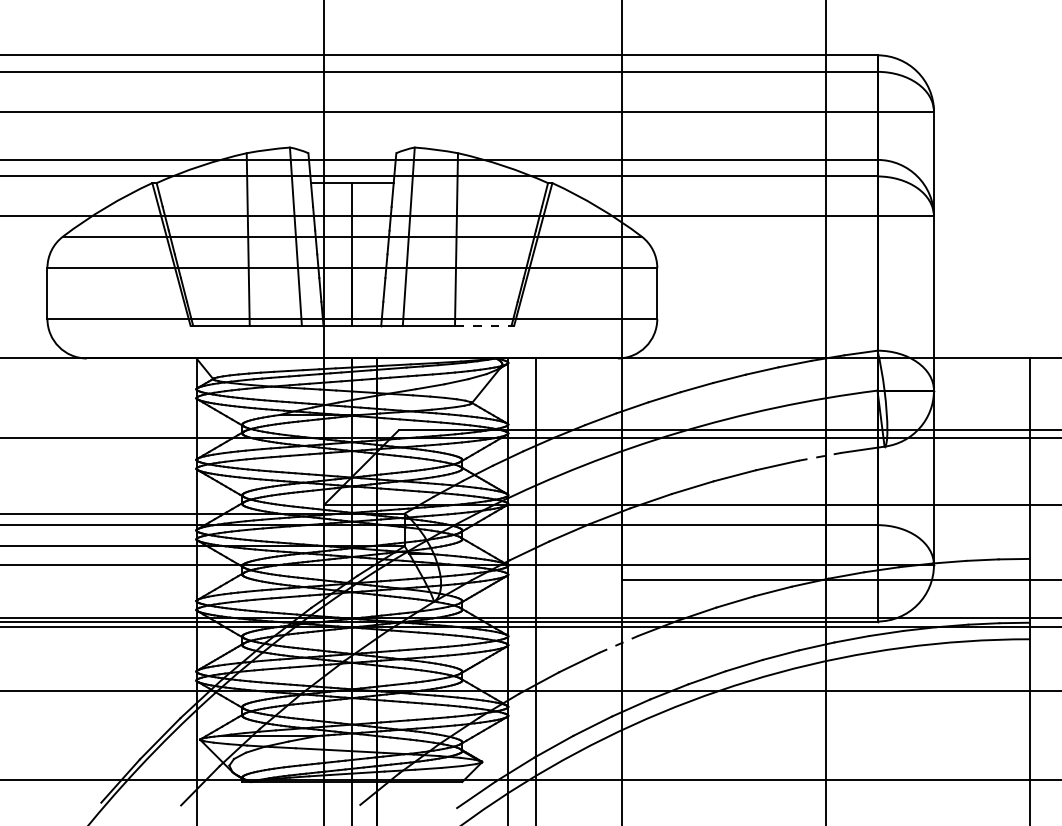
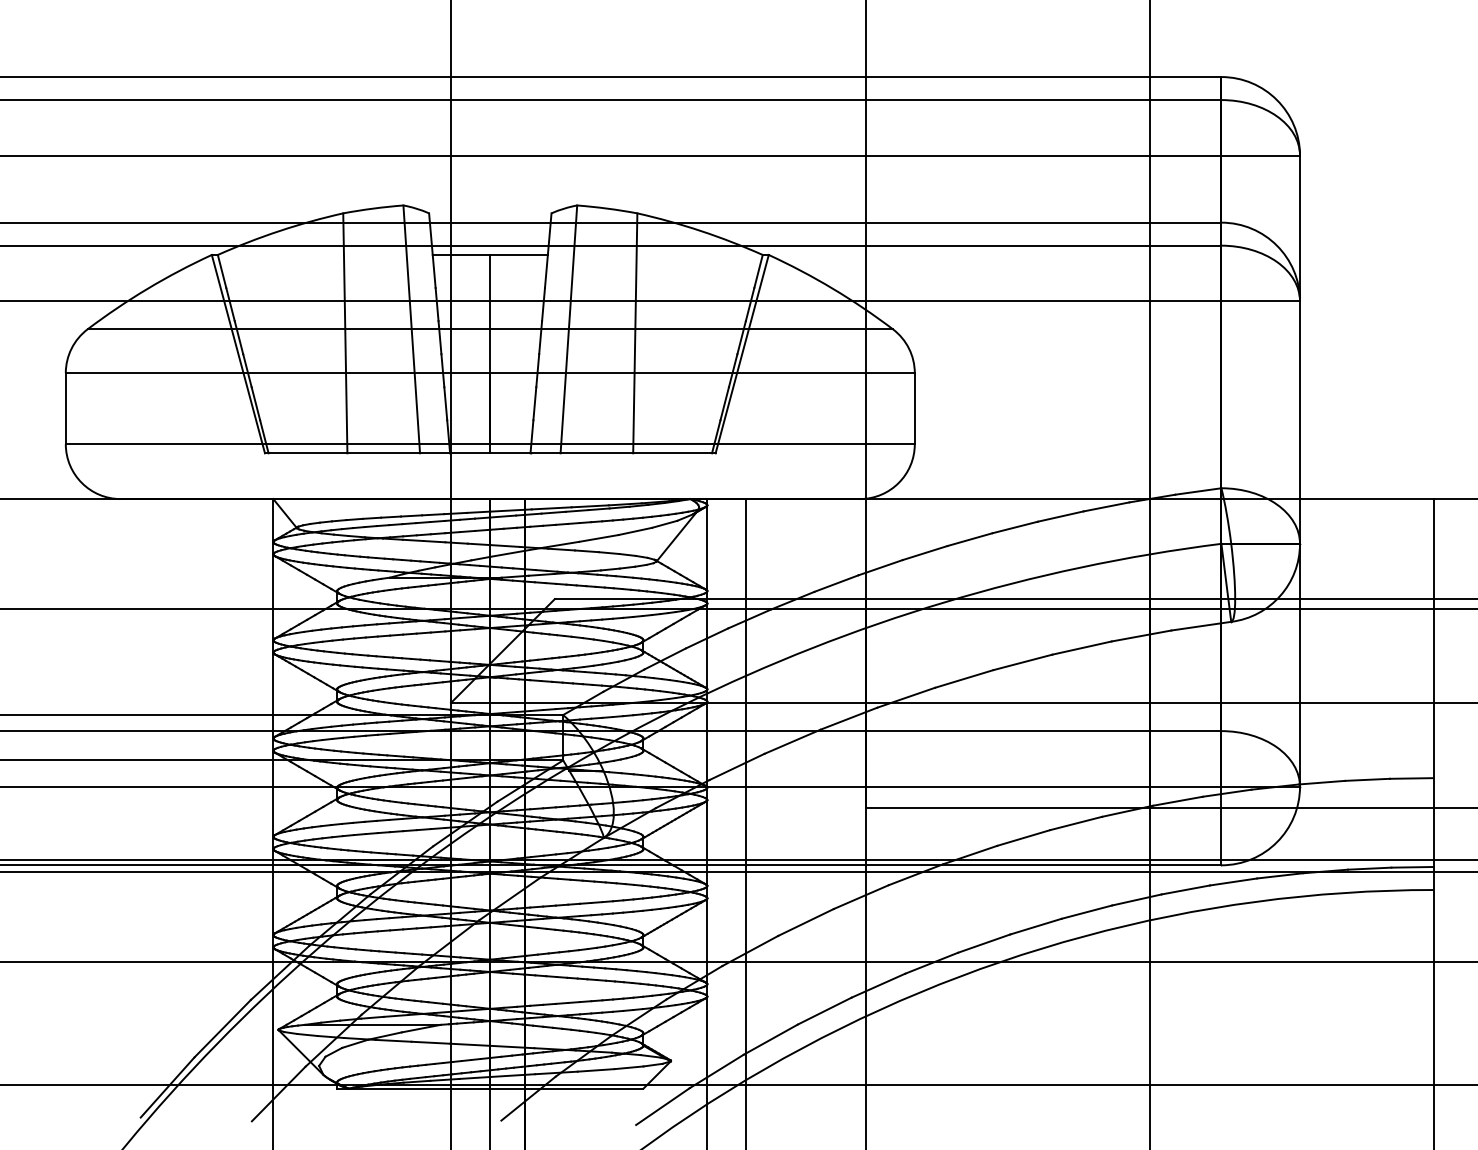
line: (483, 325) -> (673, 453), dashed -> solid
line: (820, 456) -> (1142, 635), dashed -> solid
line: (618, 643) -> (861, 896), dashed -> solid

